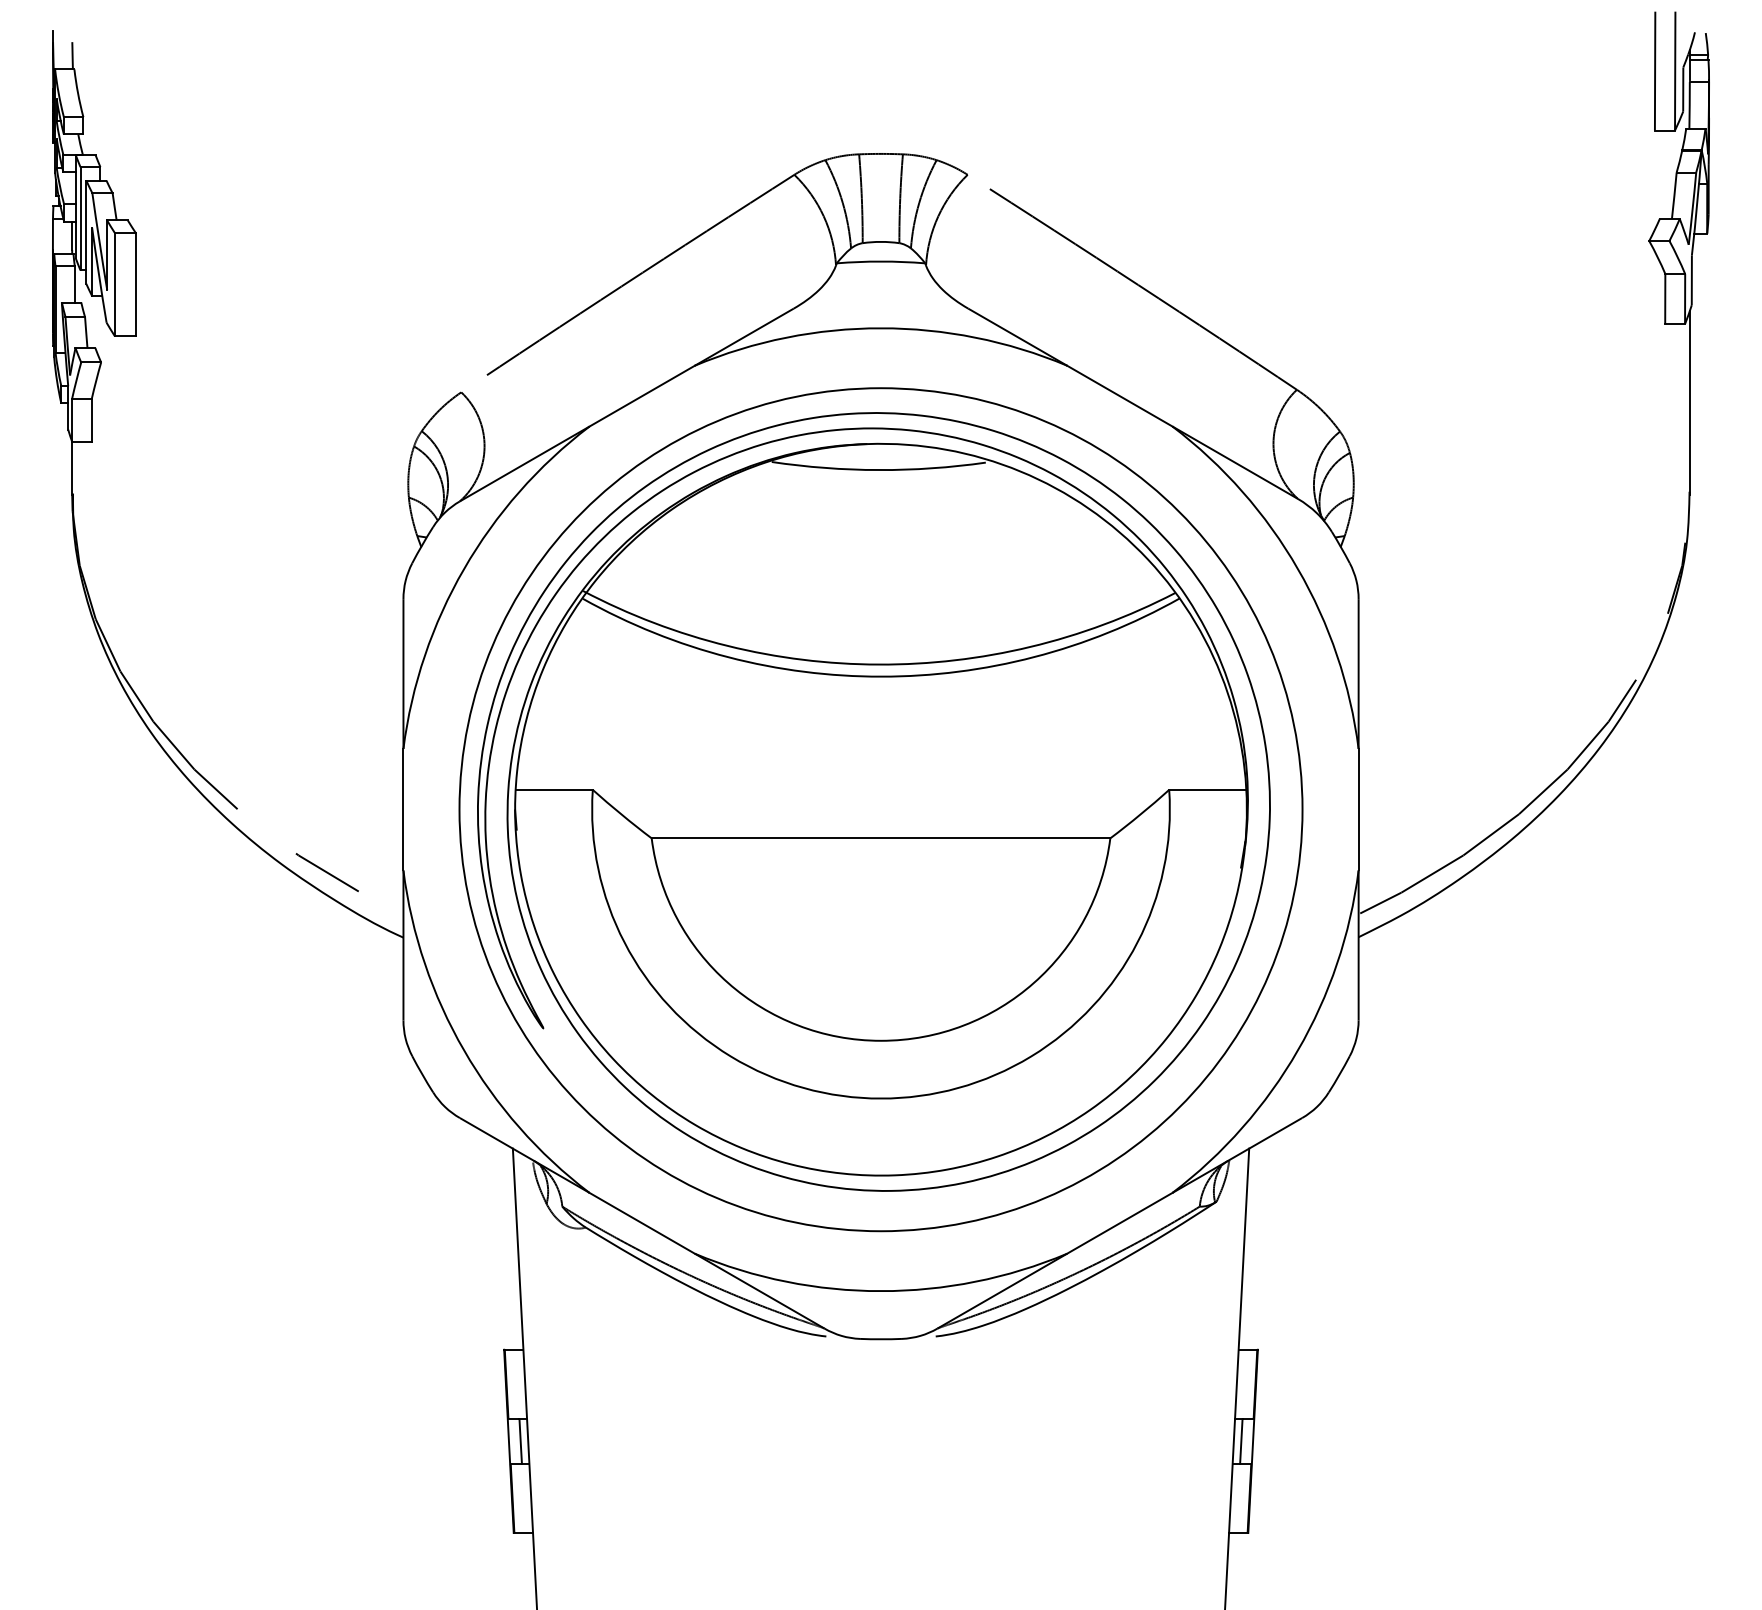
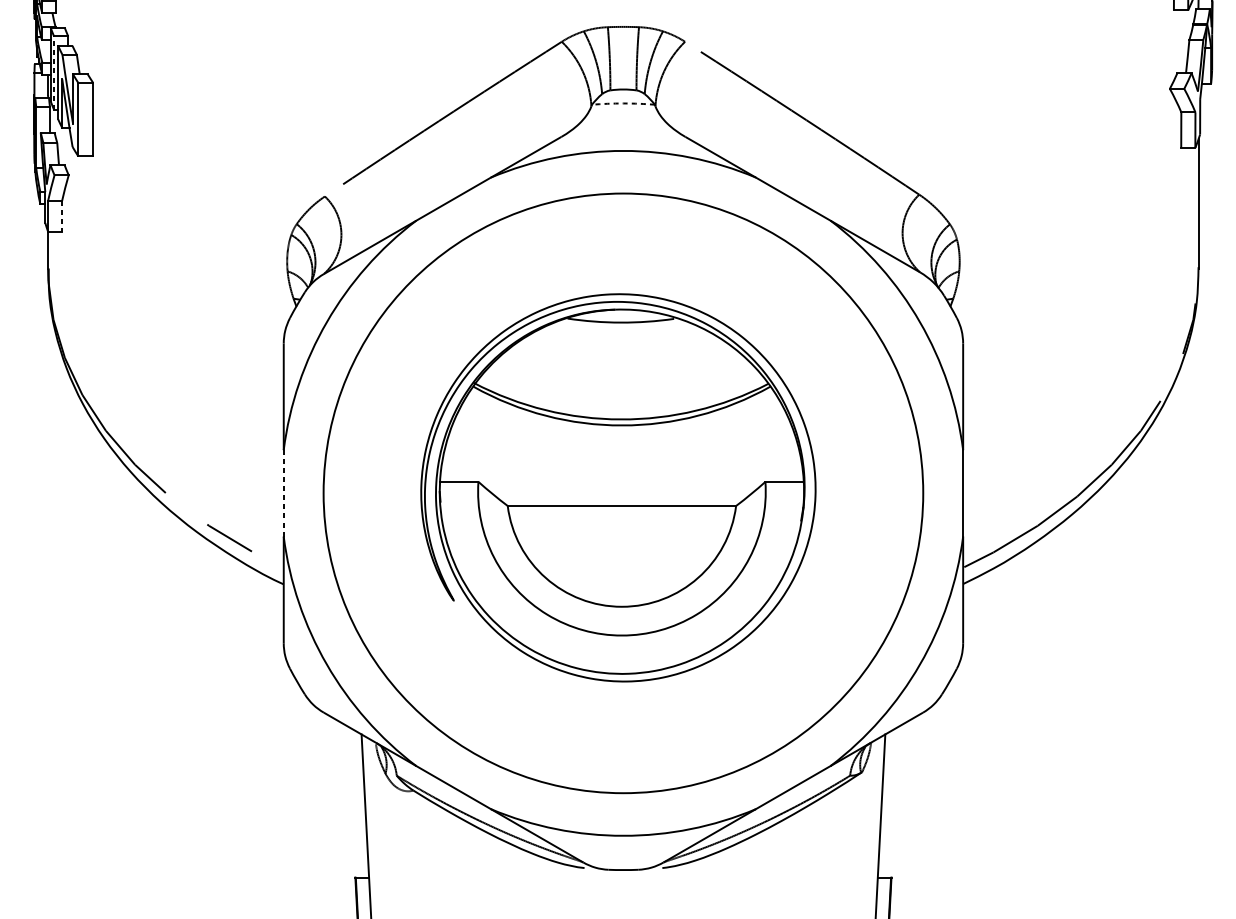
line: (80, 218) -> (54, 72), solid -> dashed
arc: (881, 261) -> (623, 103), solid -> dashed
line: (91, 420) -> (61, 216), solid -> dashed
part: (873, 801) -> (618, 487), size x0.7
line: (403, 809) -> (283, 493), solid -> dashed

